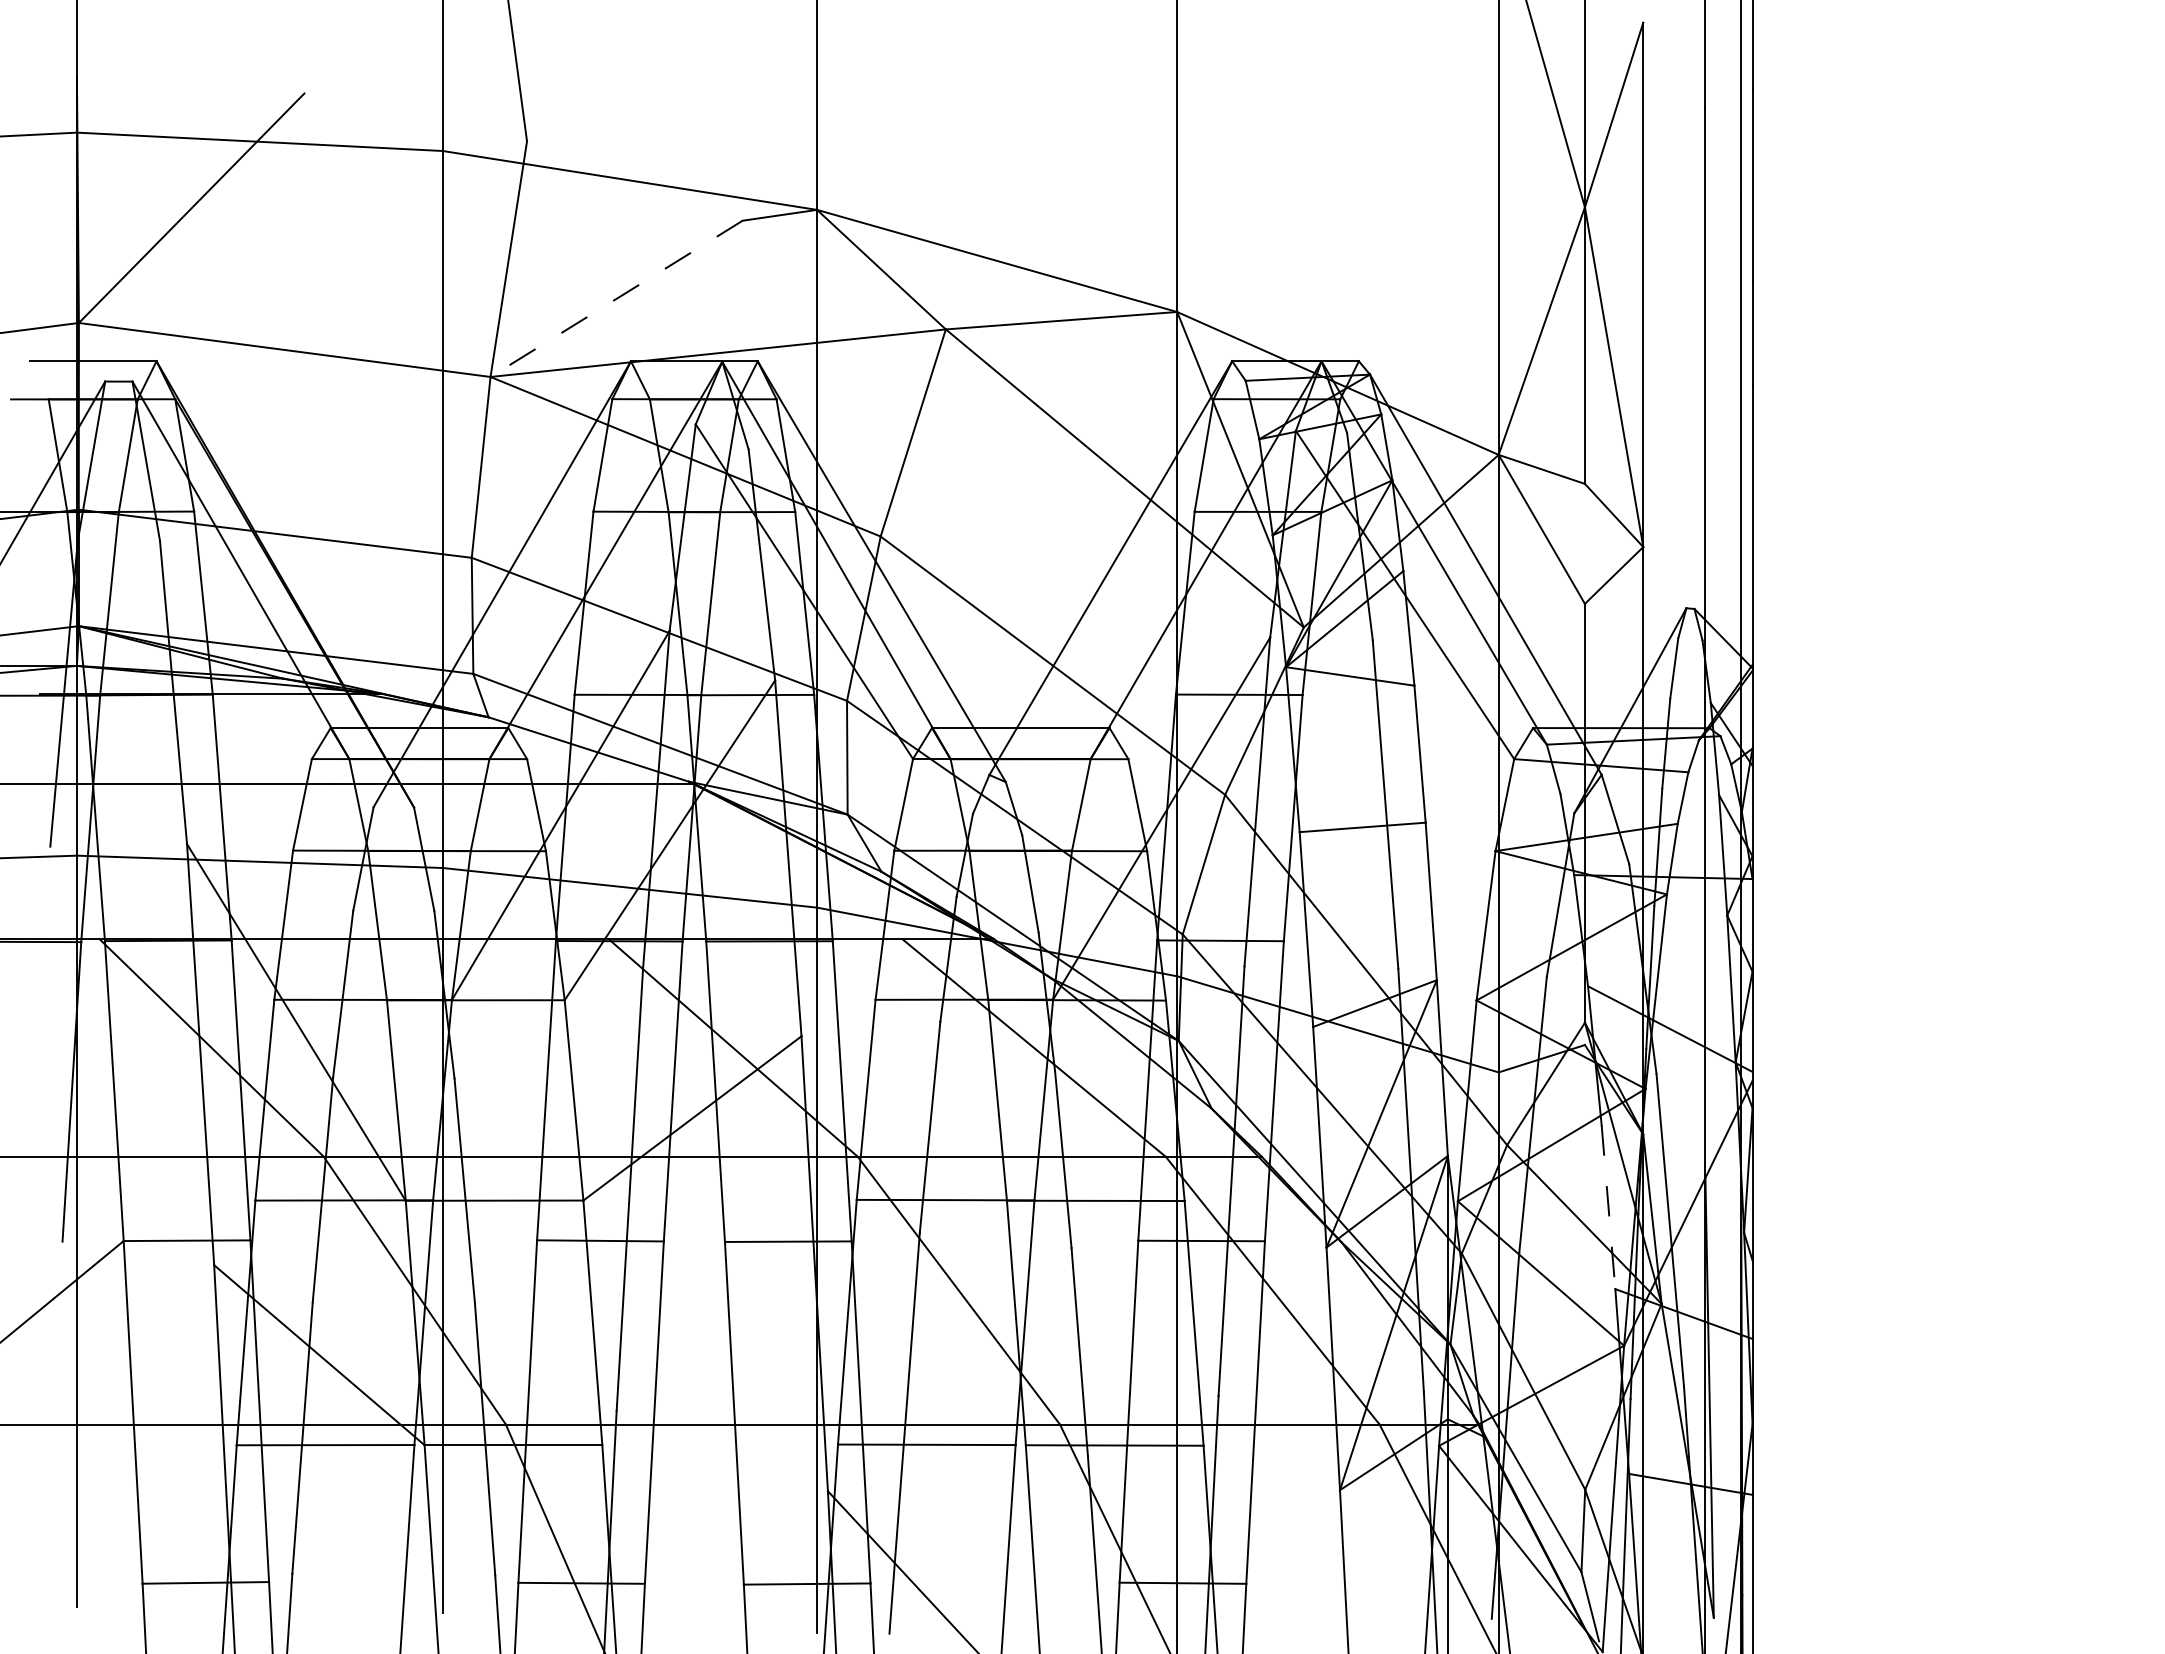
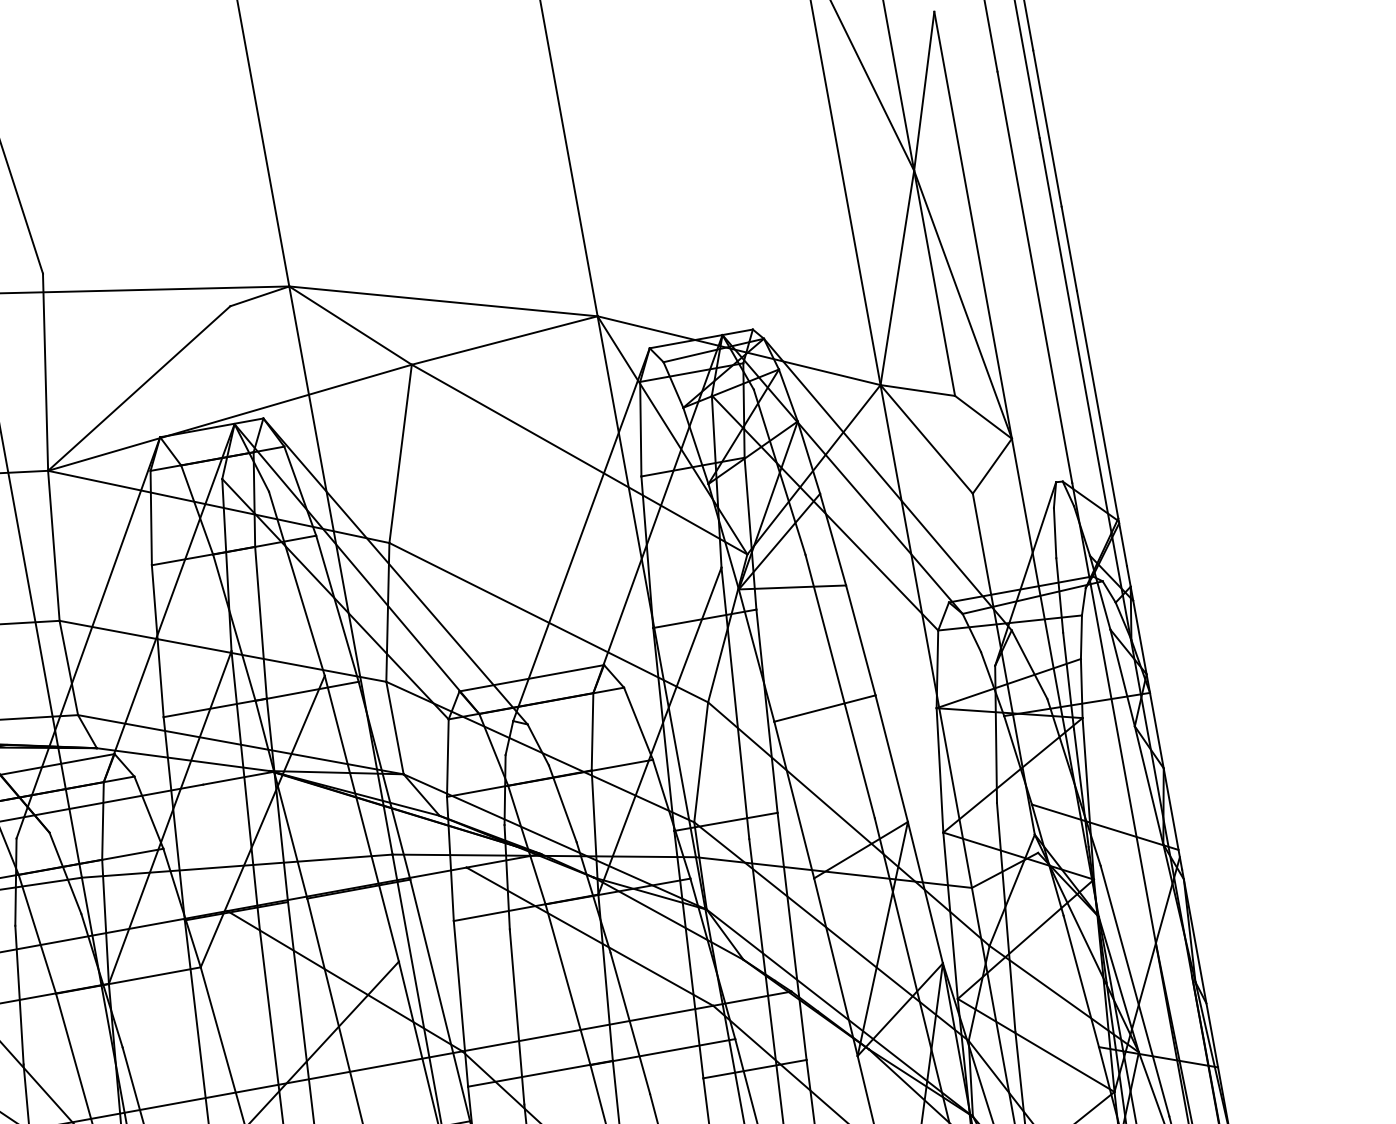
line: (616, 299) -> (139, 389), dashed -> solid
line: (1608, 1207) -> (1081, 981), dashed -> solid

